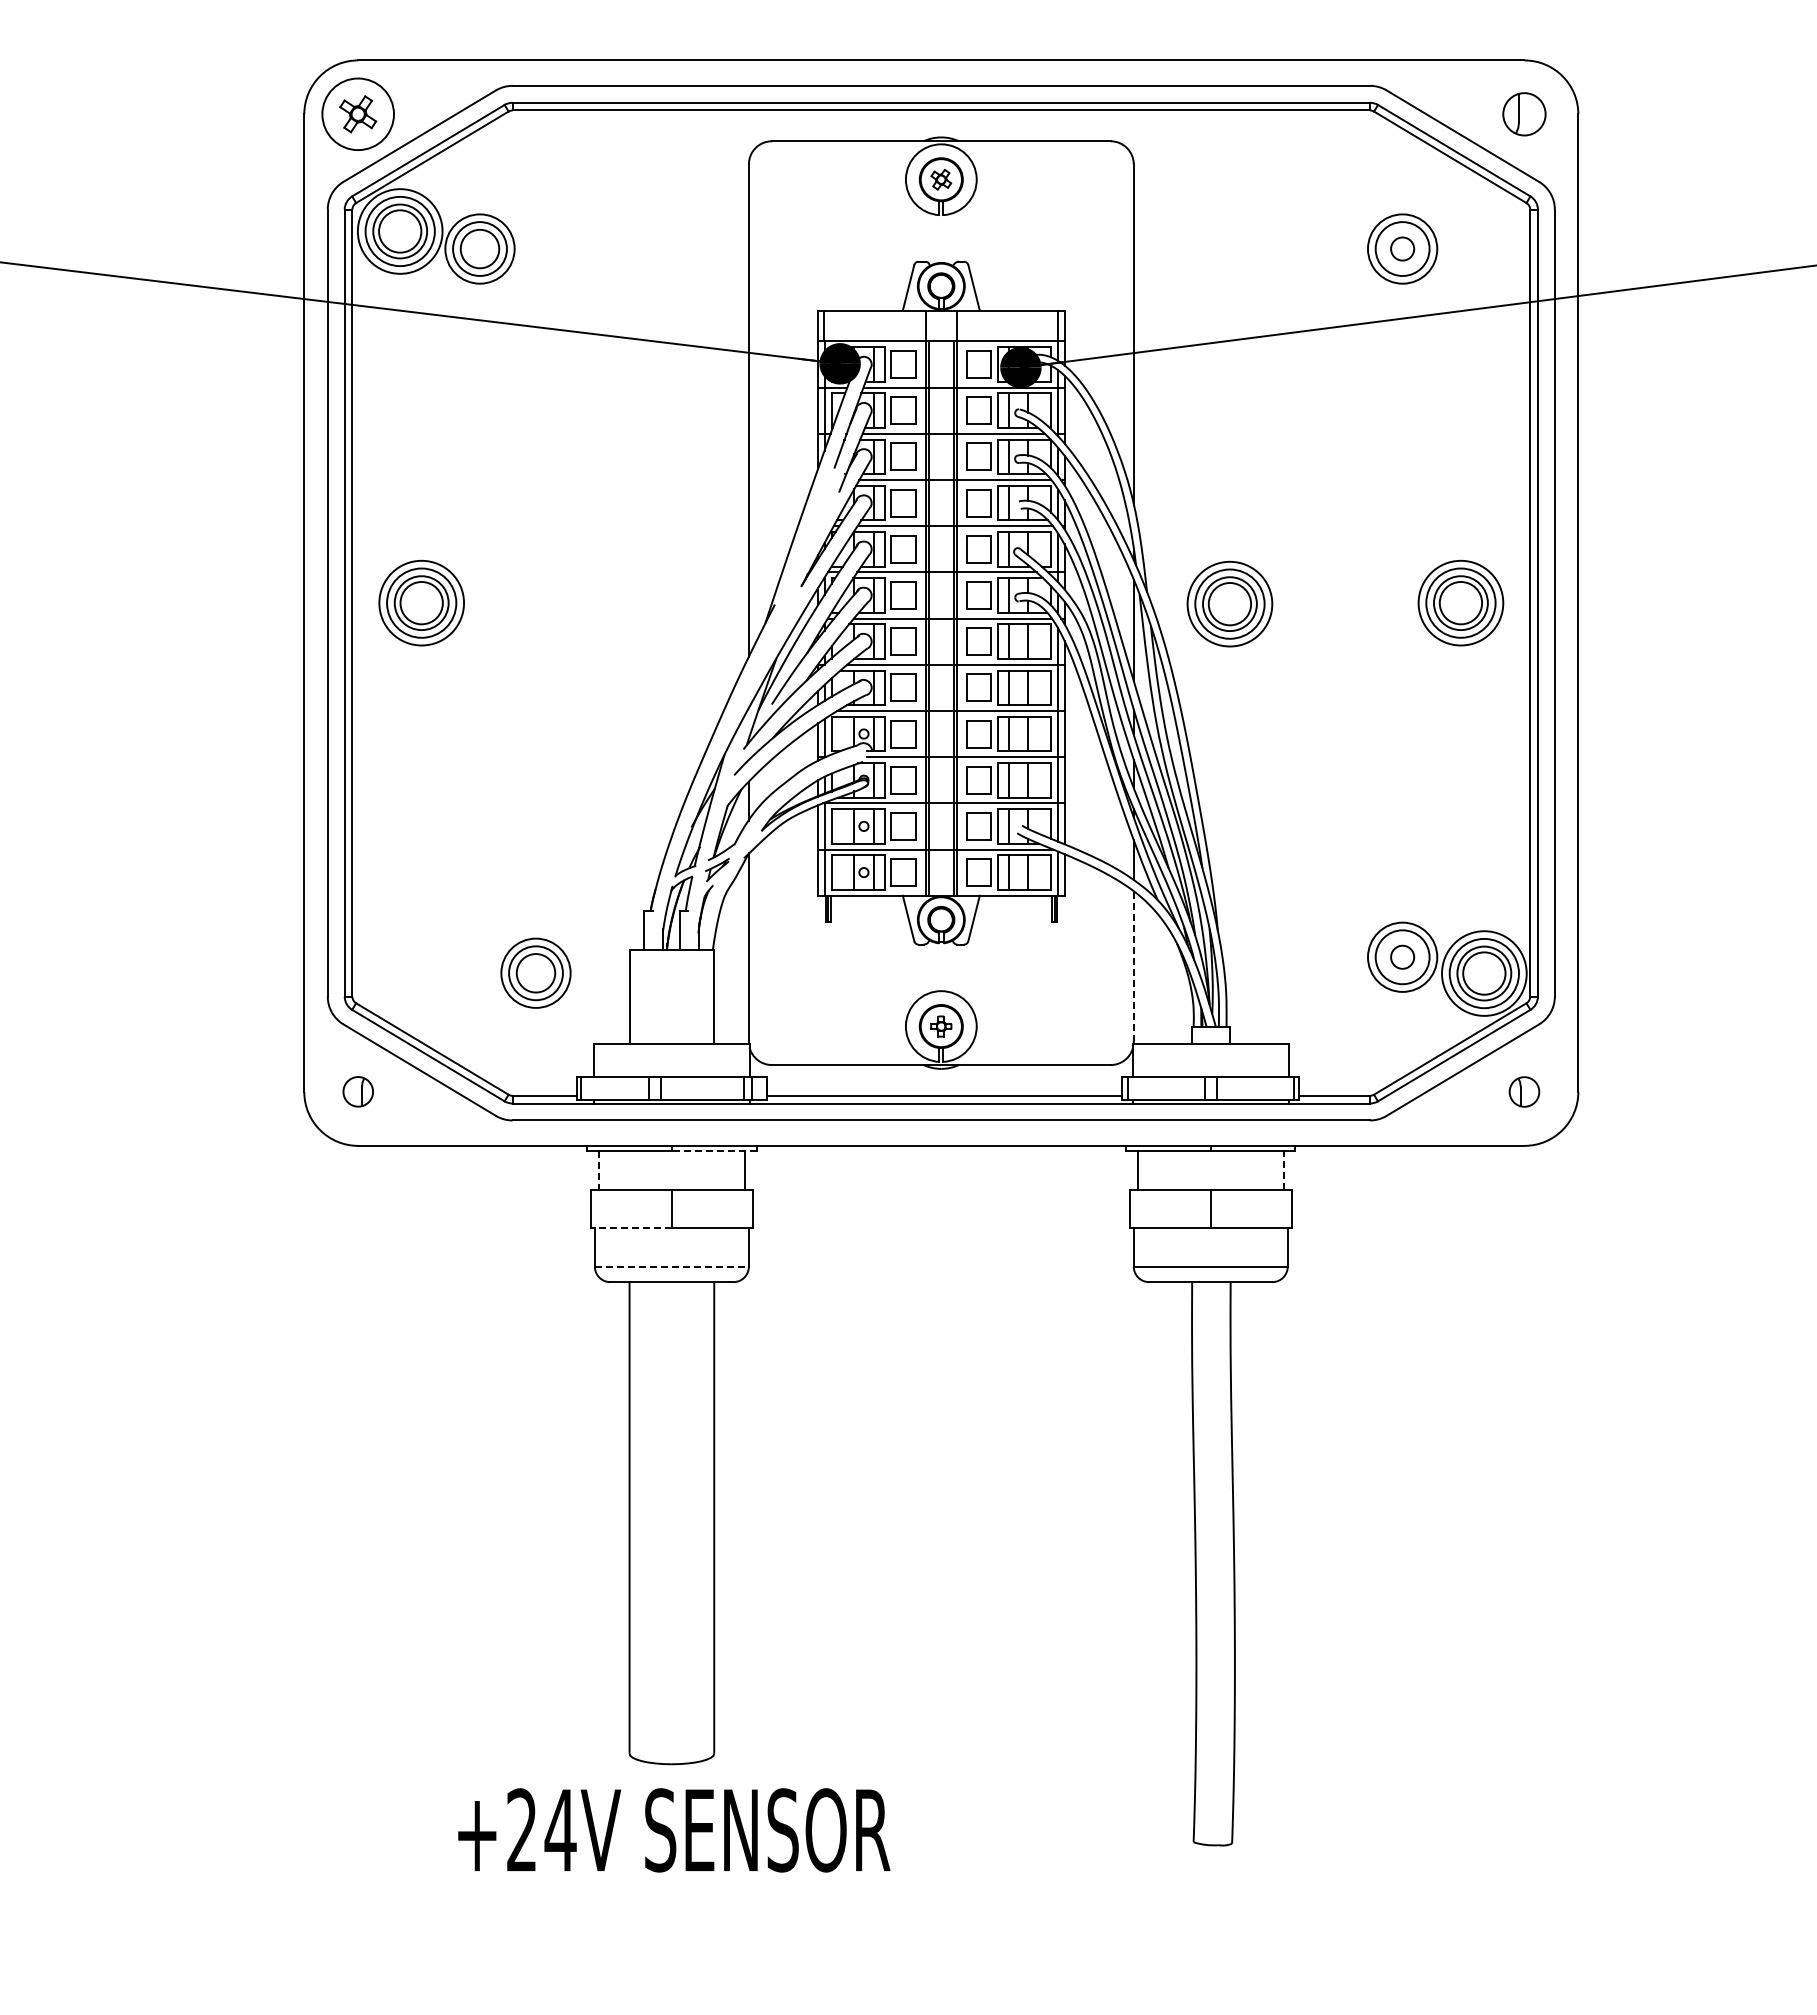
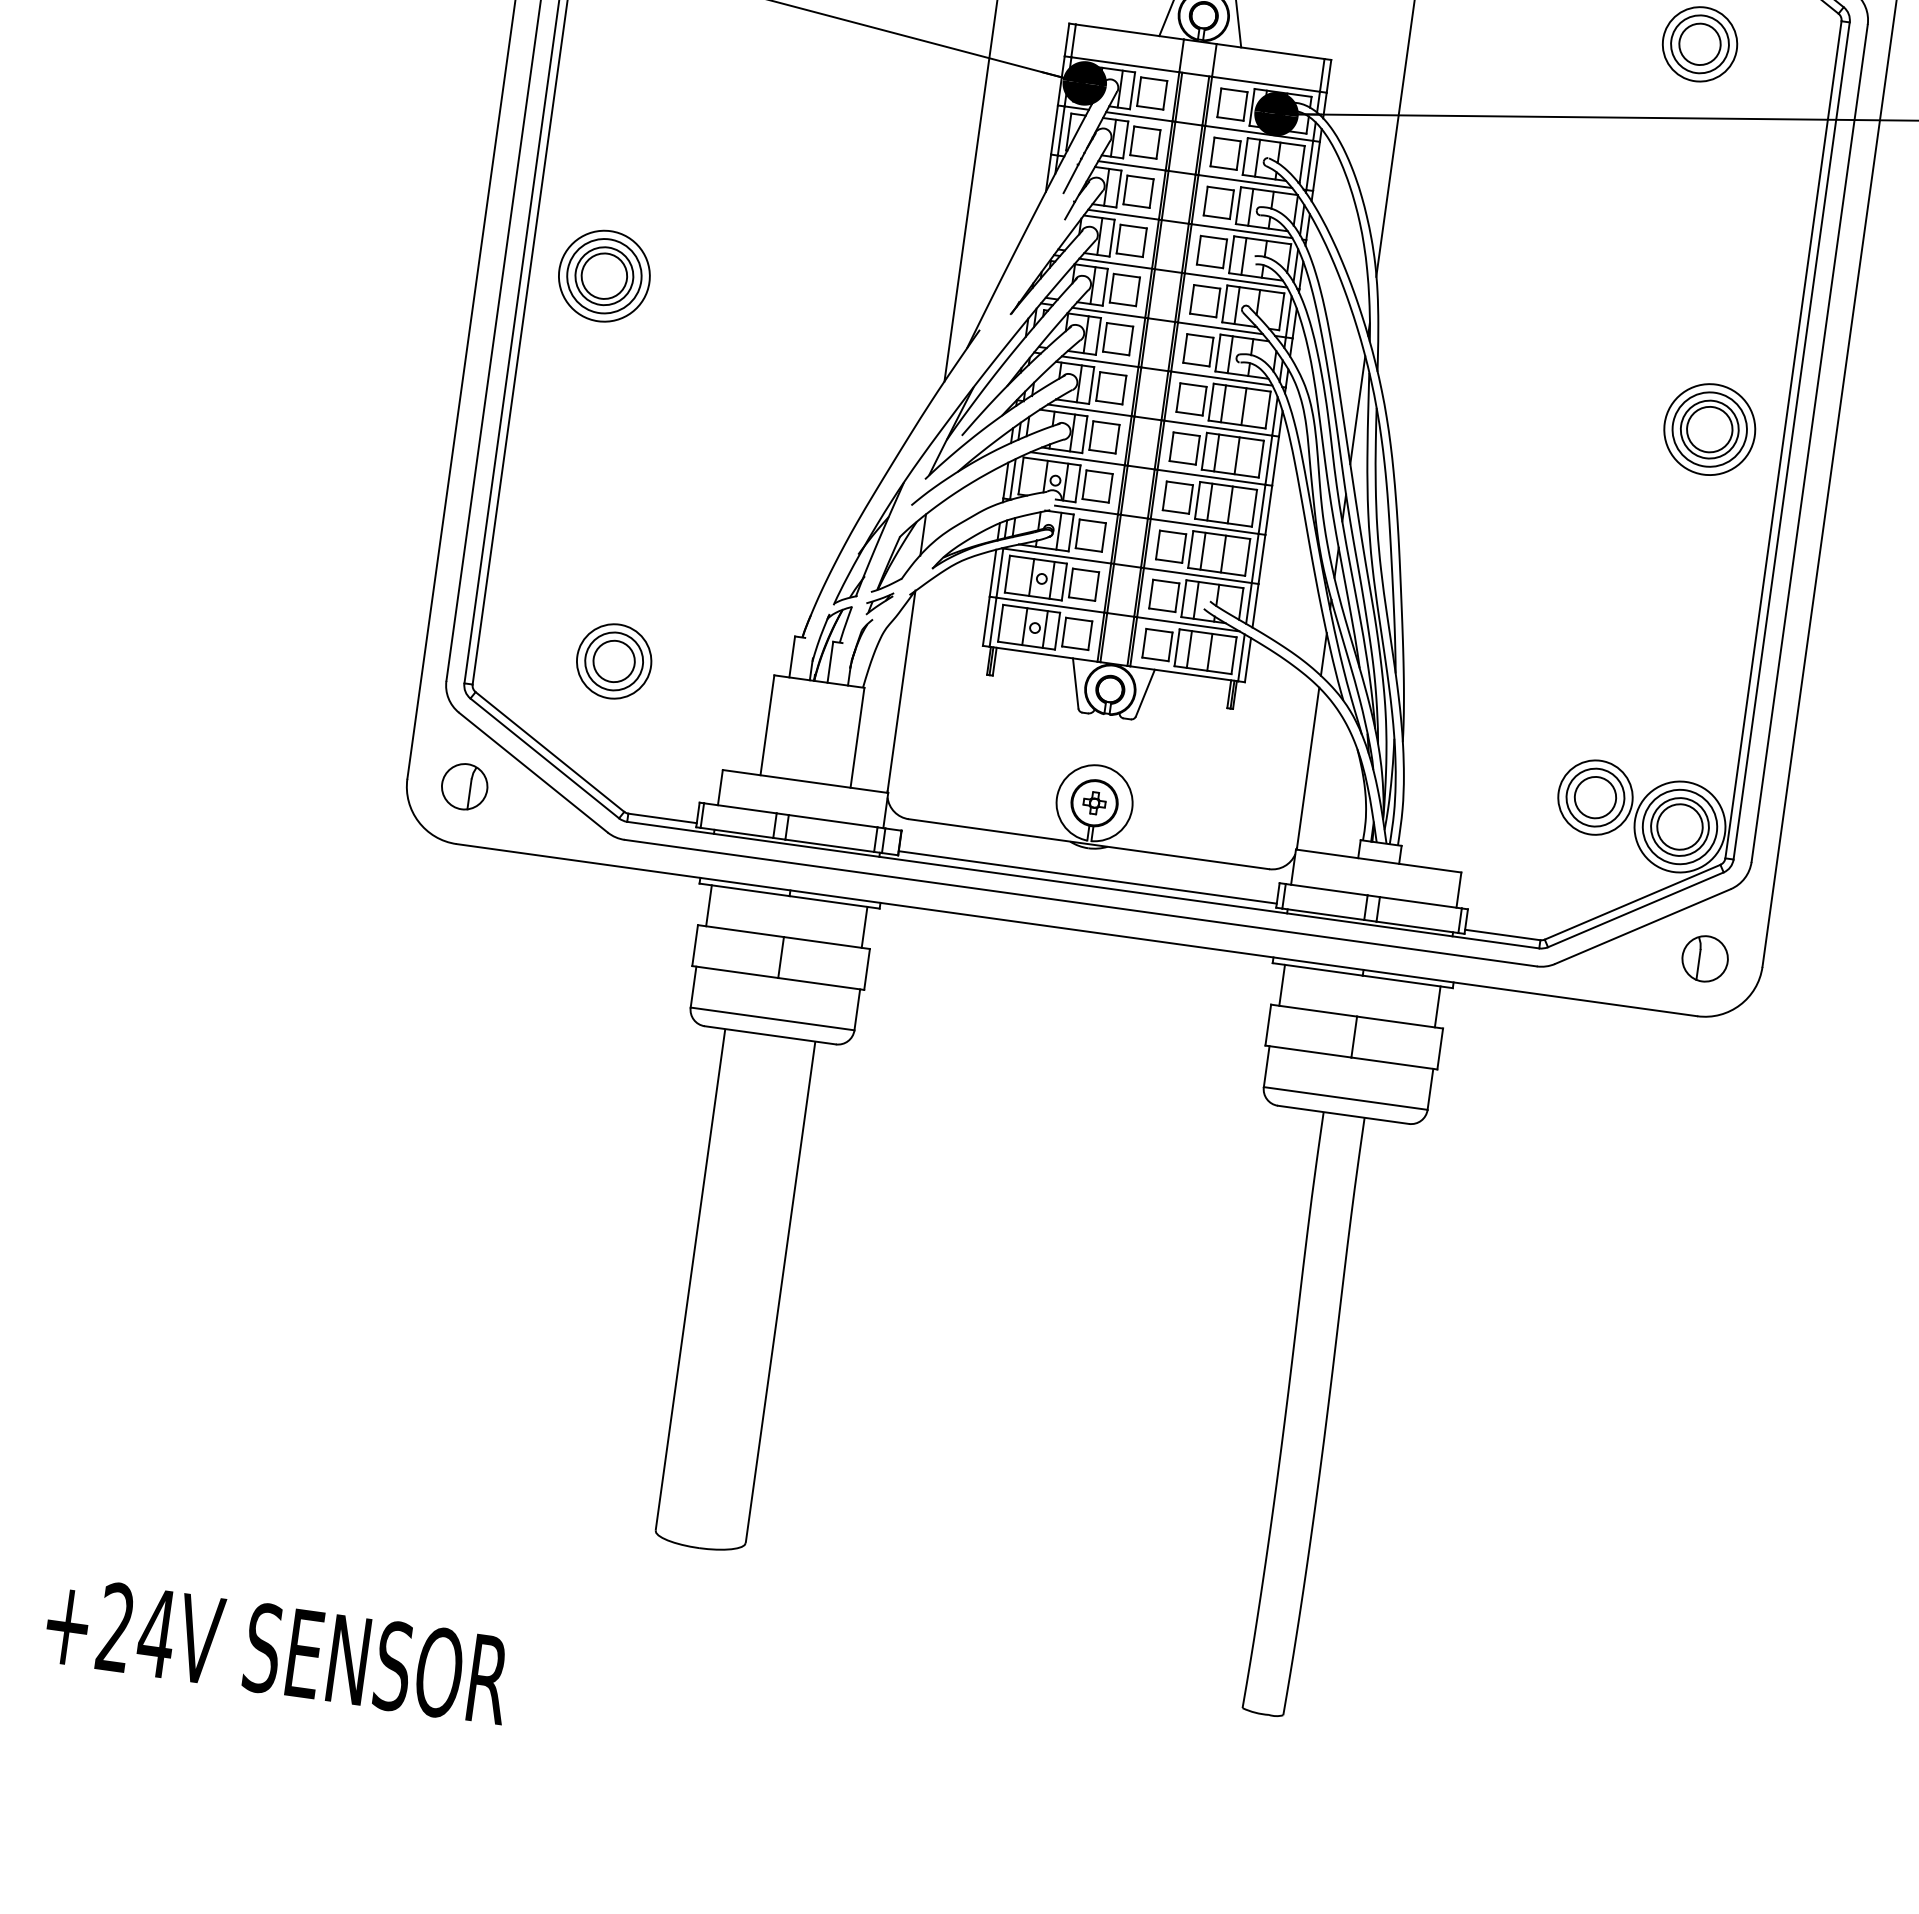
circle: (1402, 248) -> (1699, 43), size x1.67
part: (1229, 603) -> (1463, 395), removed
circle: (1402, 957) -> (1595, 797), size x1.67
line: (1133, 966) -> (1307, 767), dashed -> solid
part: (535, 972) -> (613, 660), moved
part: (358, 1091) -> (465, 786), size x1.43
part: (1524, 1091) -> (1705, 958), size x1.43
line: (713, 1151) -> (833, 902), dashed -> solid
line: (1283, 1170) -> (1437, 1006), dashed -> solid
line: (598, 1171) -> (708, 906), dashed -> solid
line: (630, 1228) -> (734, 972), dashed -> solid
line: (671, 1266) -> (772, 1018), dashed -> solid
text: (674, 1830) -> (278, 1650), moved

